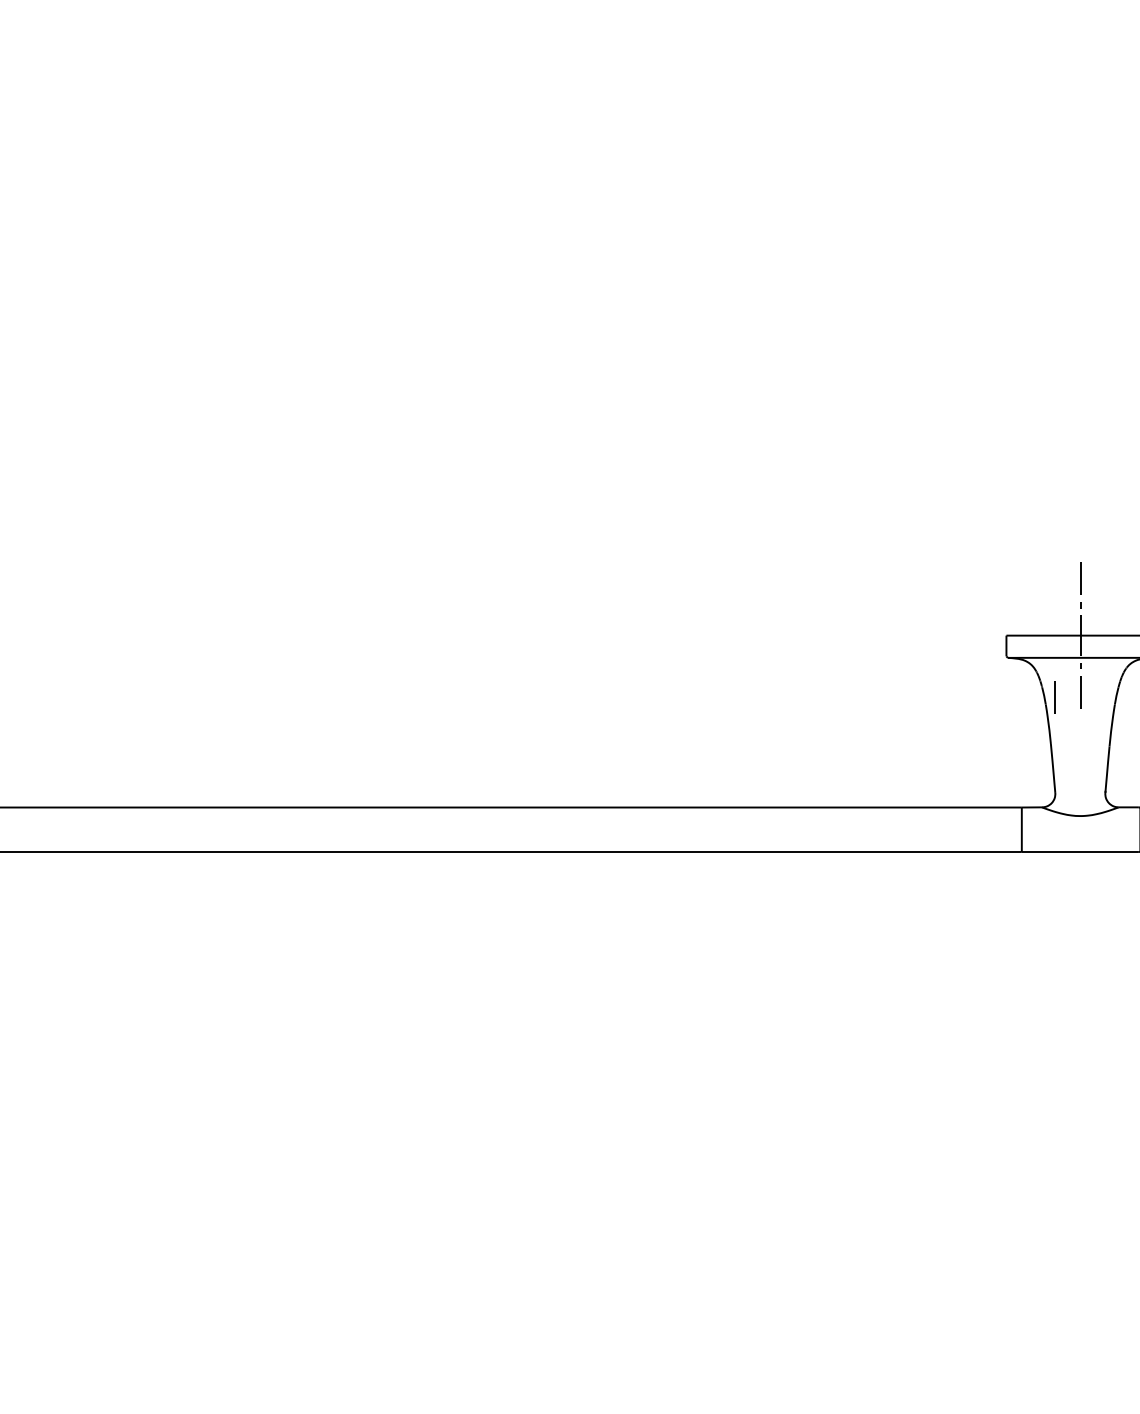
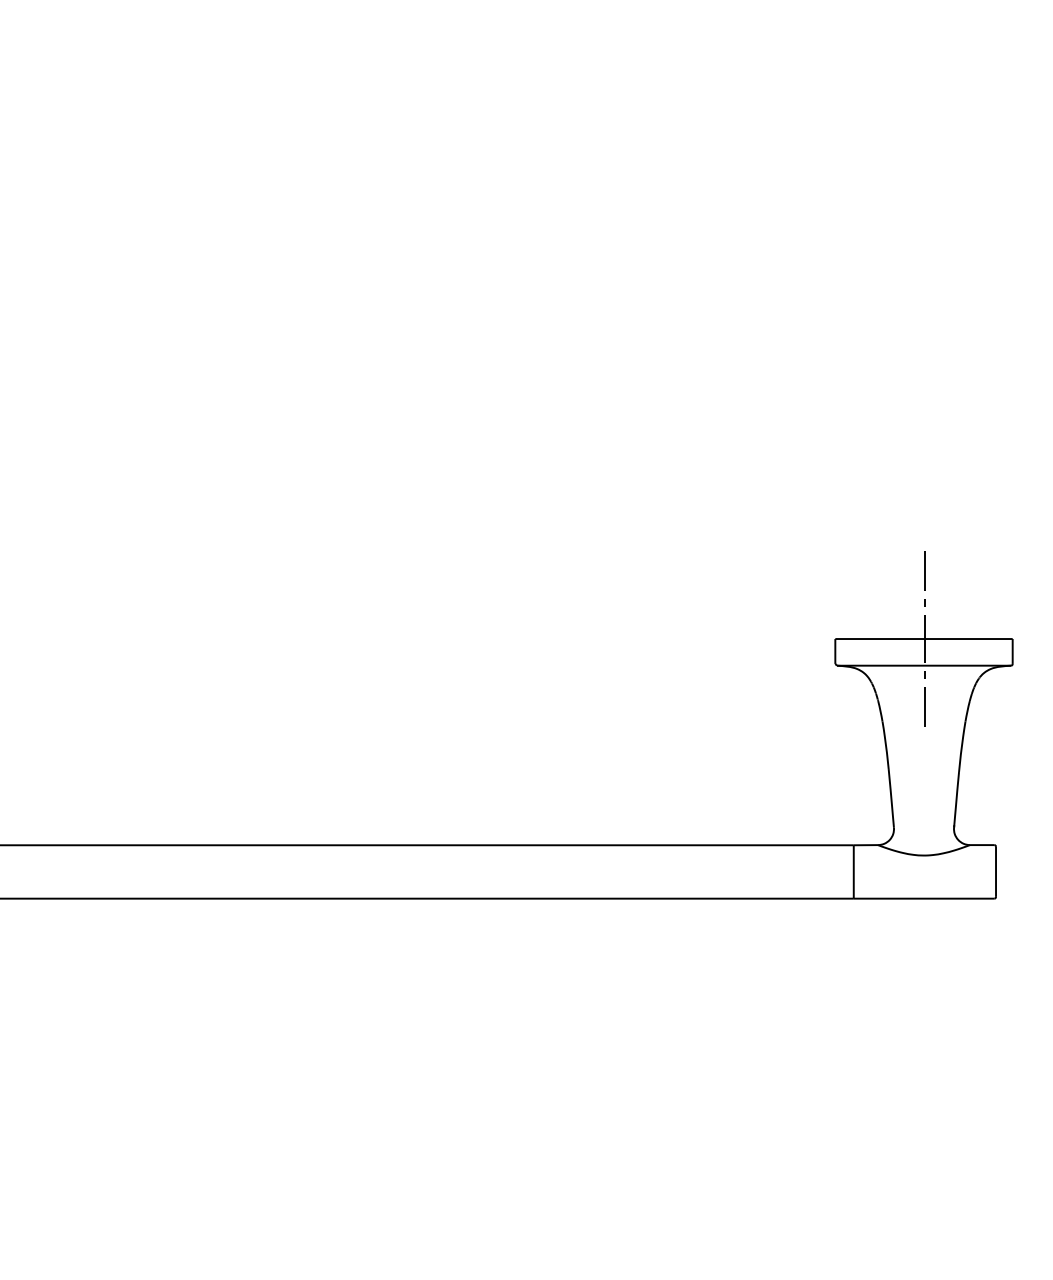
line: (1054, 697) -> (892, 713), removed

